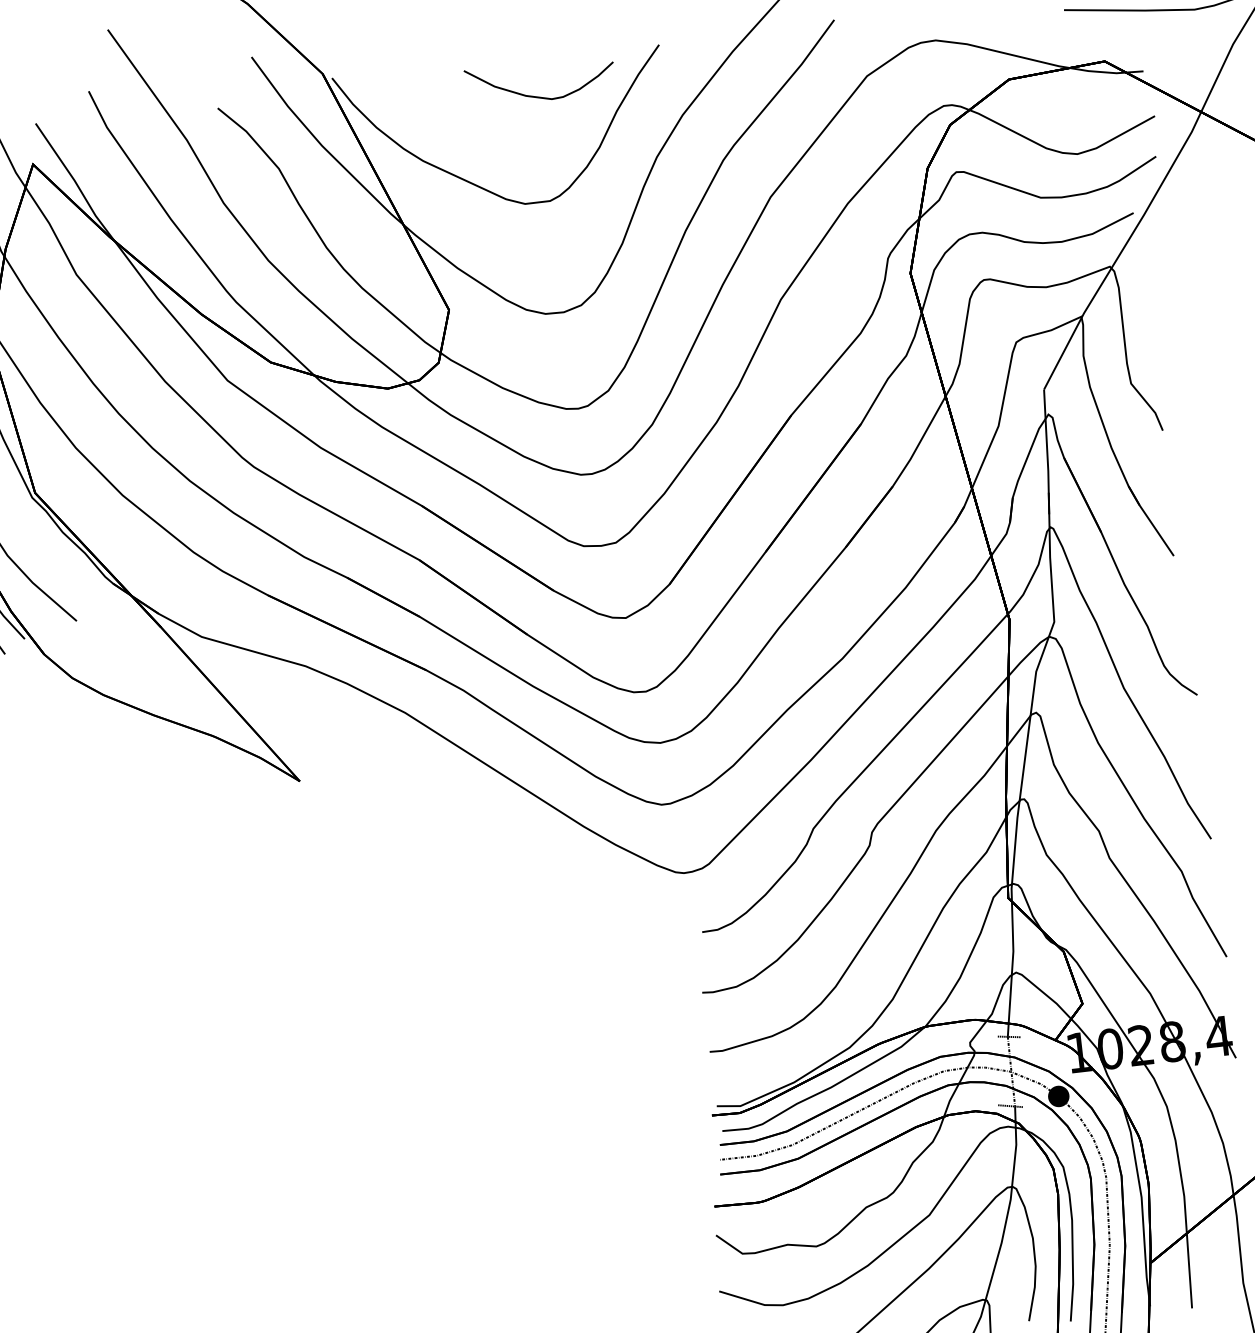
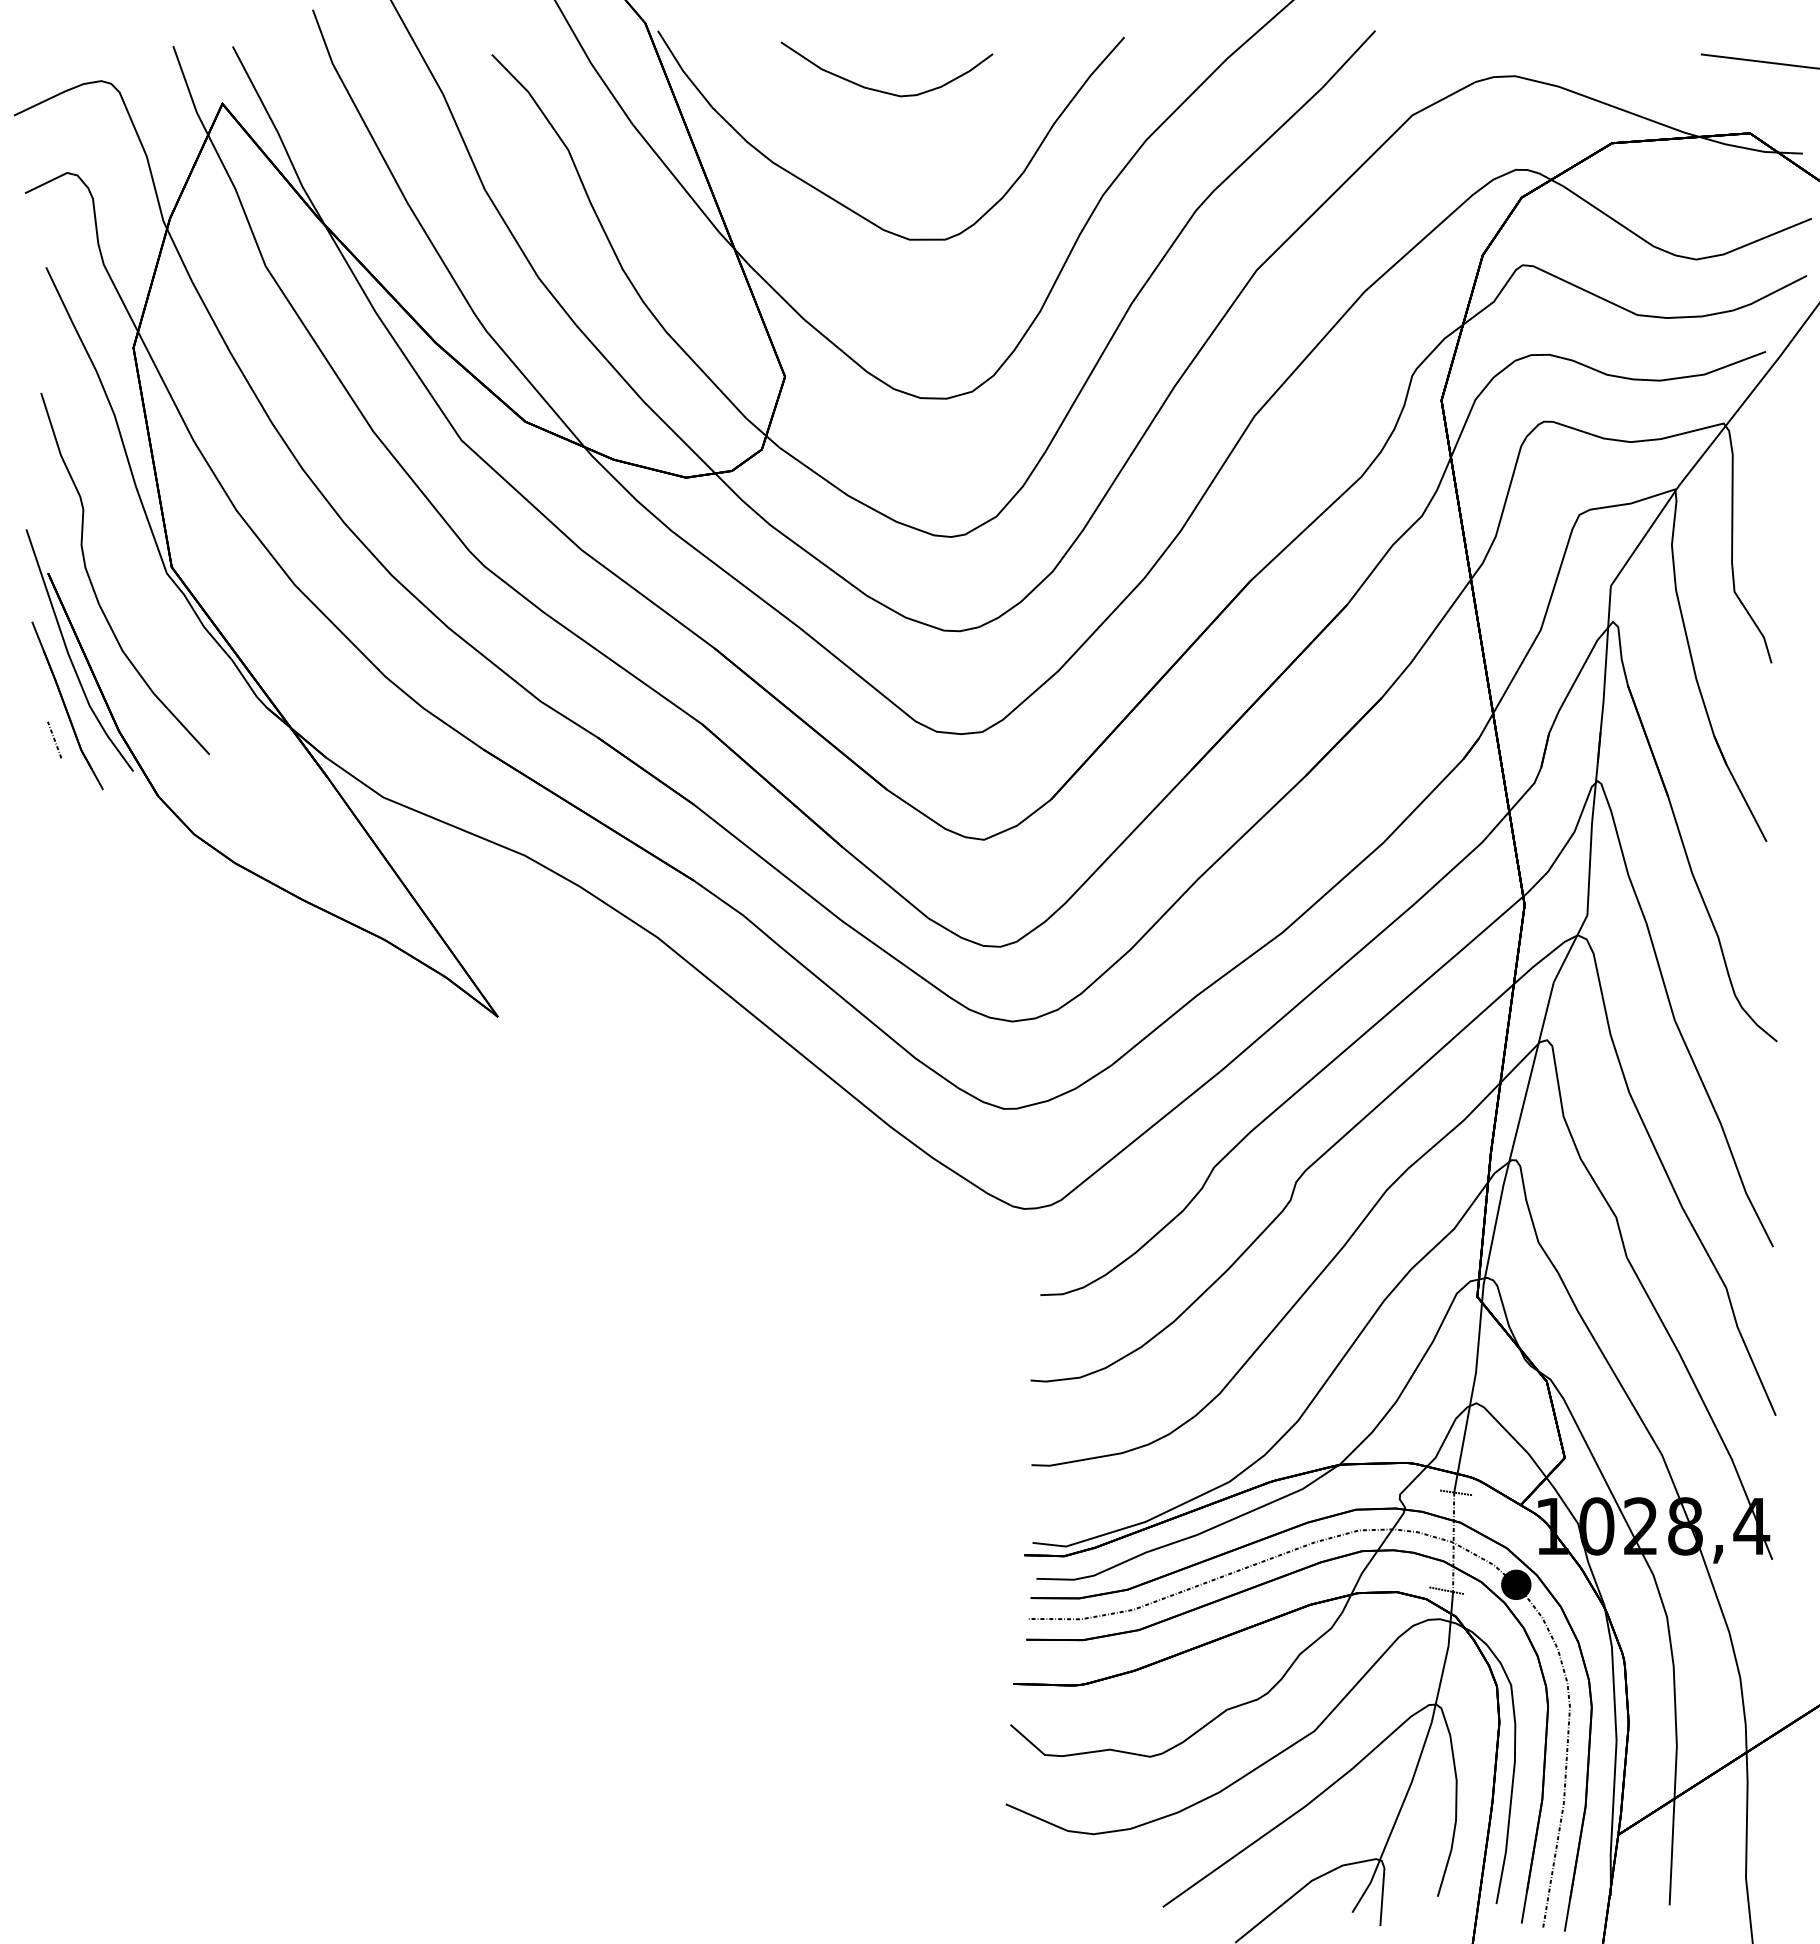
part: (538, 96) -> (881, 90), moved

